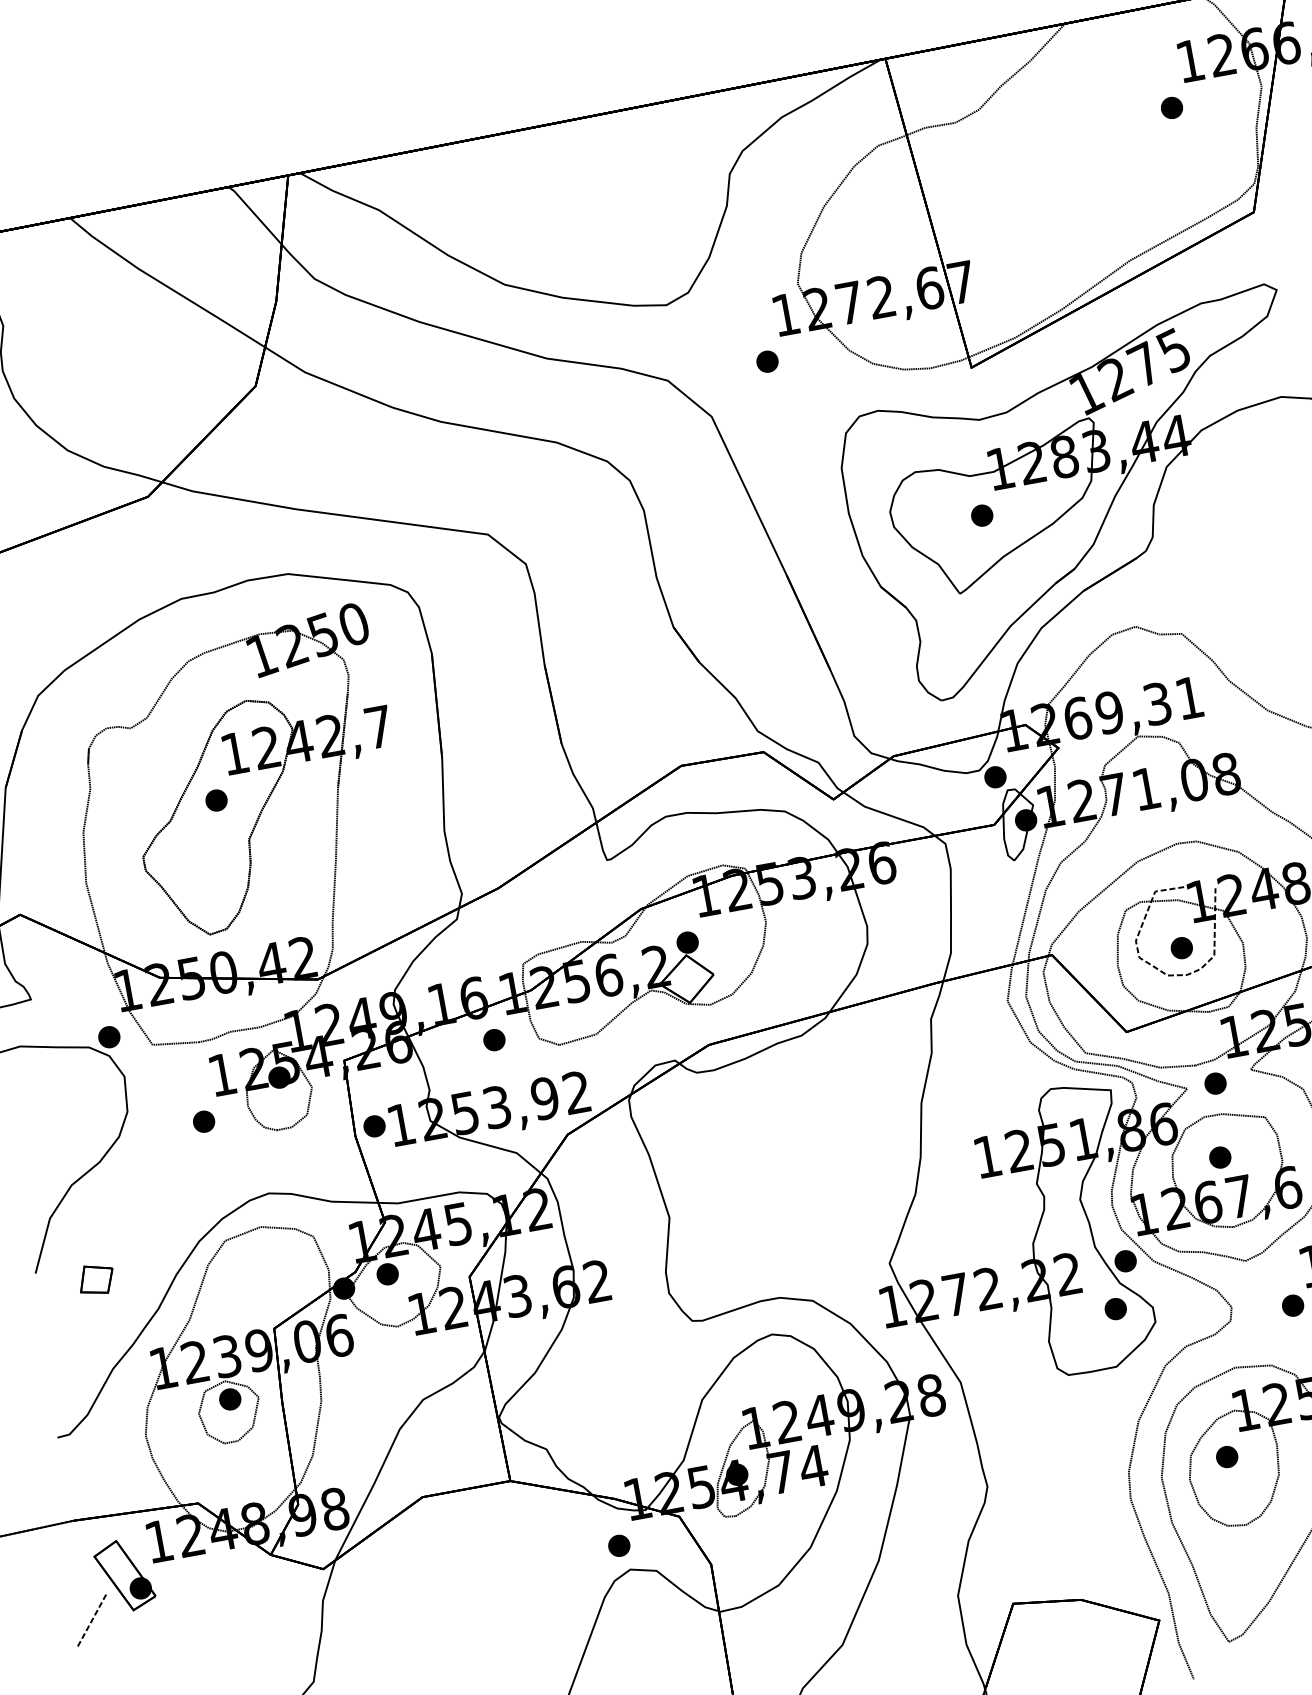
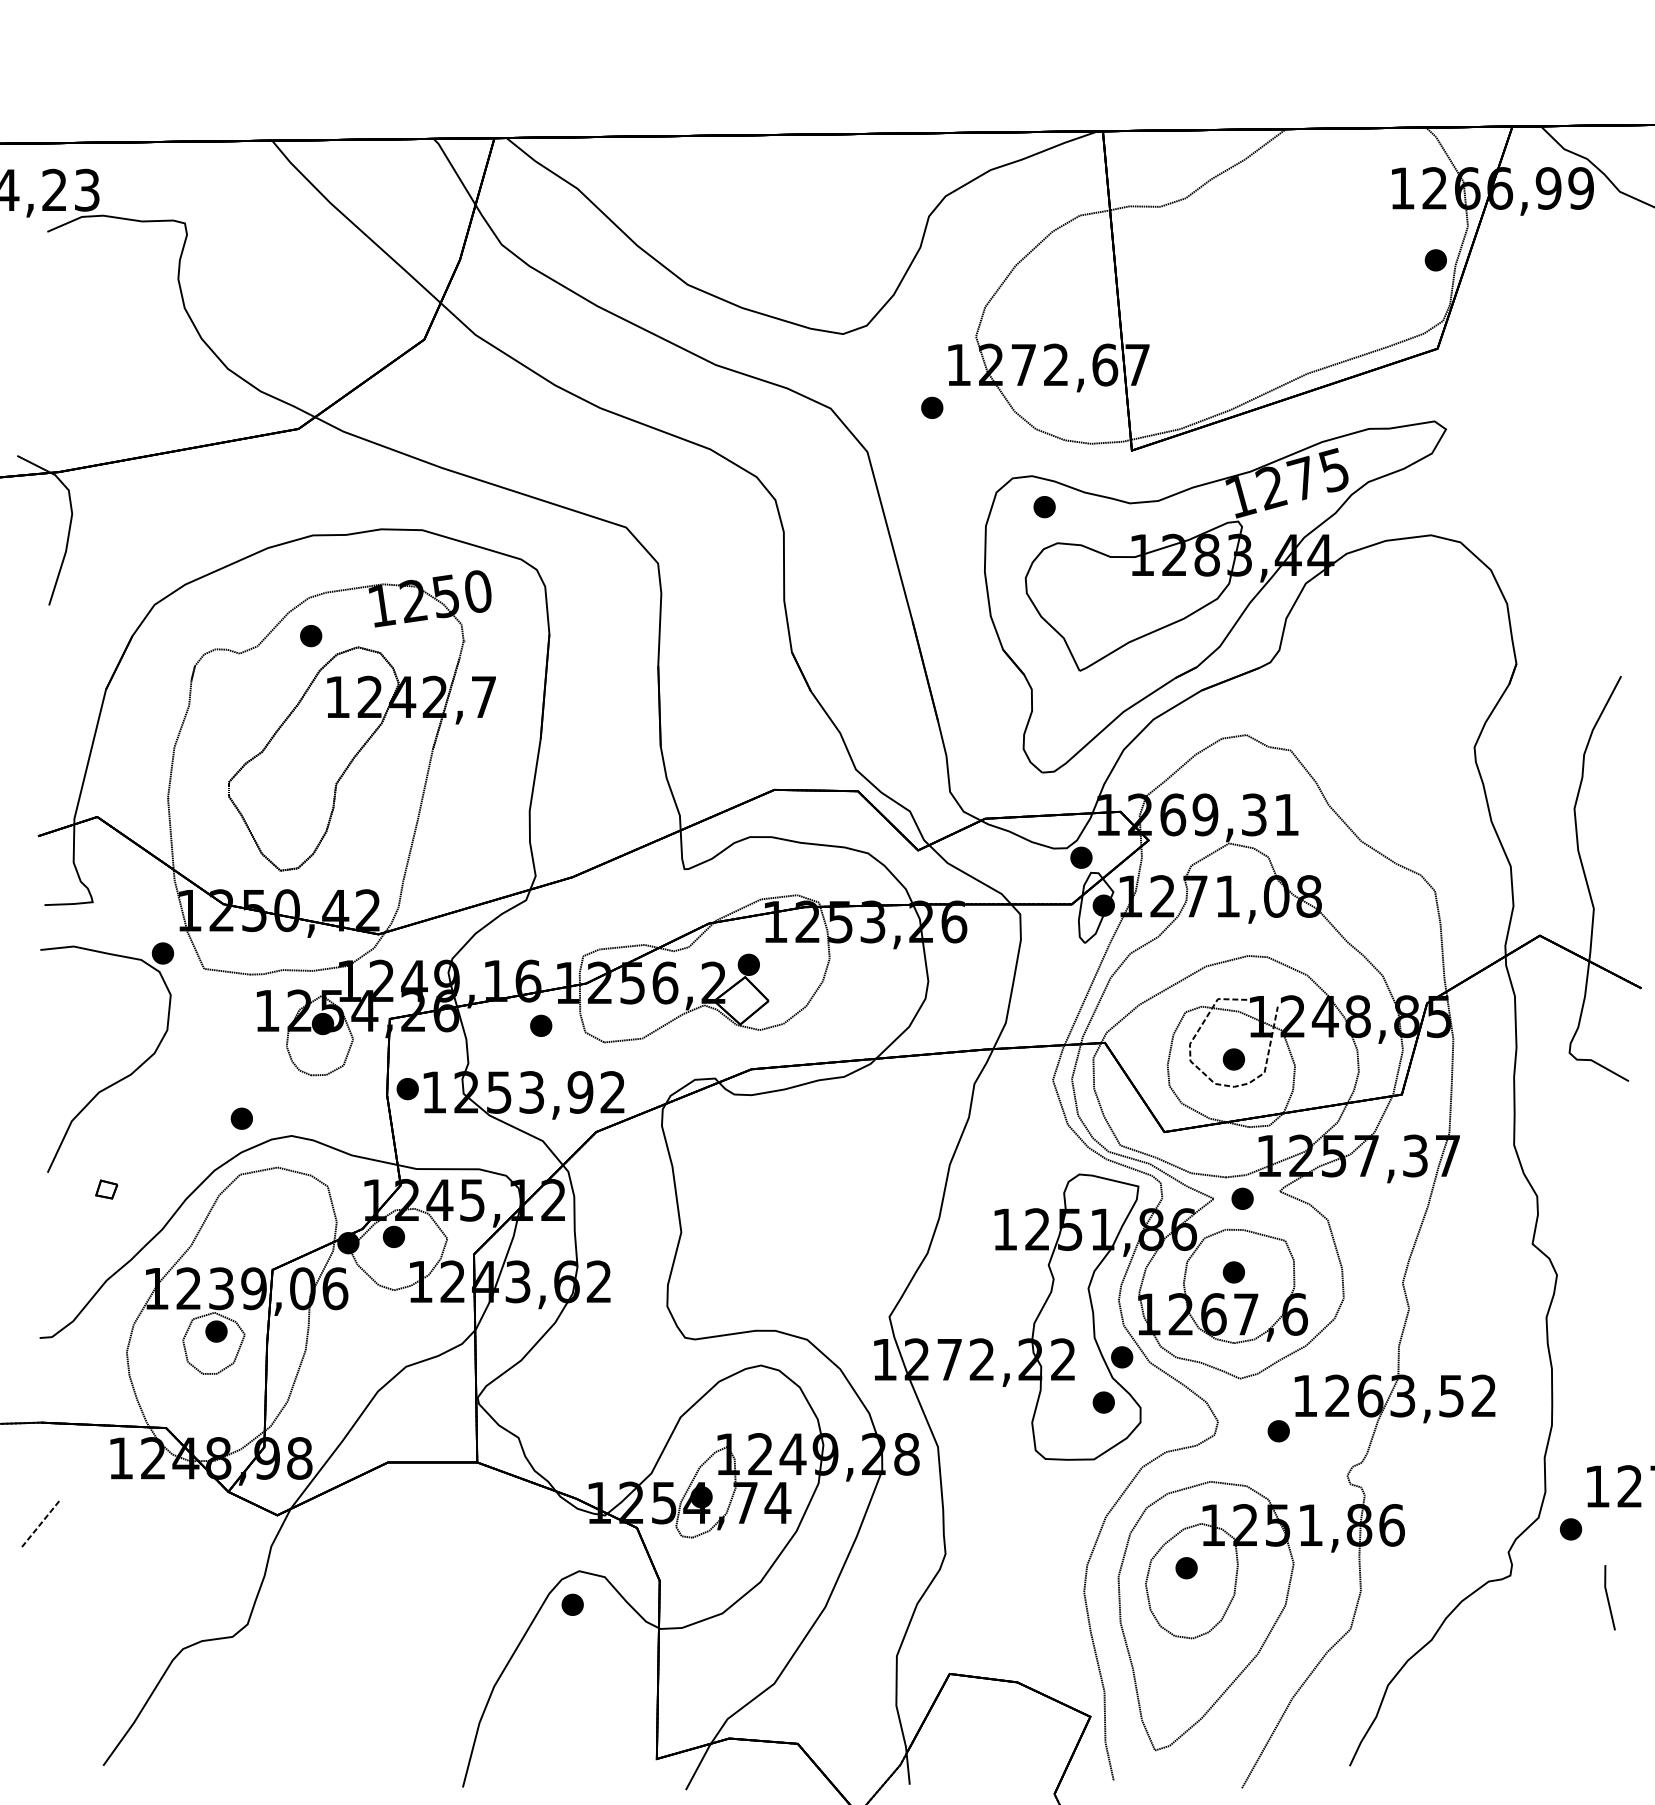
part: (1171, 108) -> (1435, 260), moved
part: (982, 516) -> (1044, 507), moved
part: (216, 800) -> (311, 636), moved
part: (203, 1121) -> (241, 1118), moved
part: (96, 1279) -> (106, 1189), size x0.6
part: (619, 1545) -> (572, 1604), moved
part: (124, 1575) -> (80, 1485), removed

